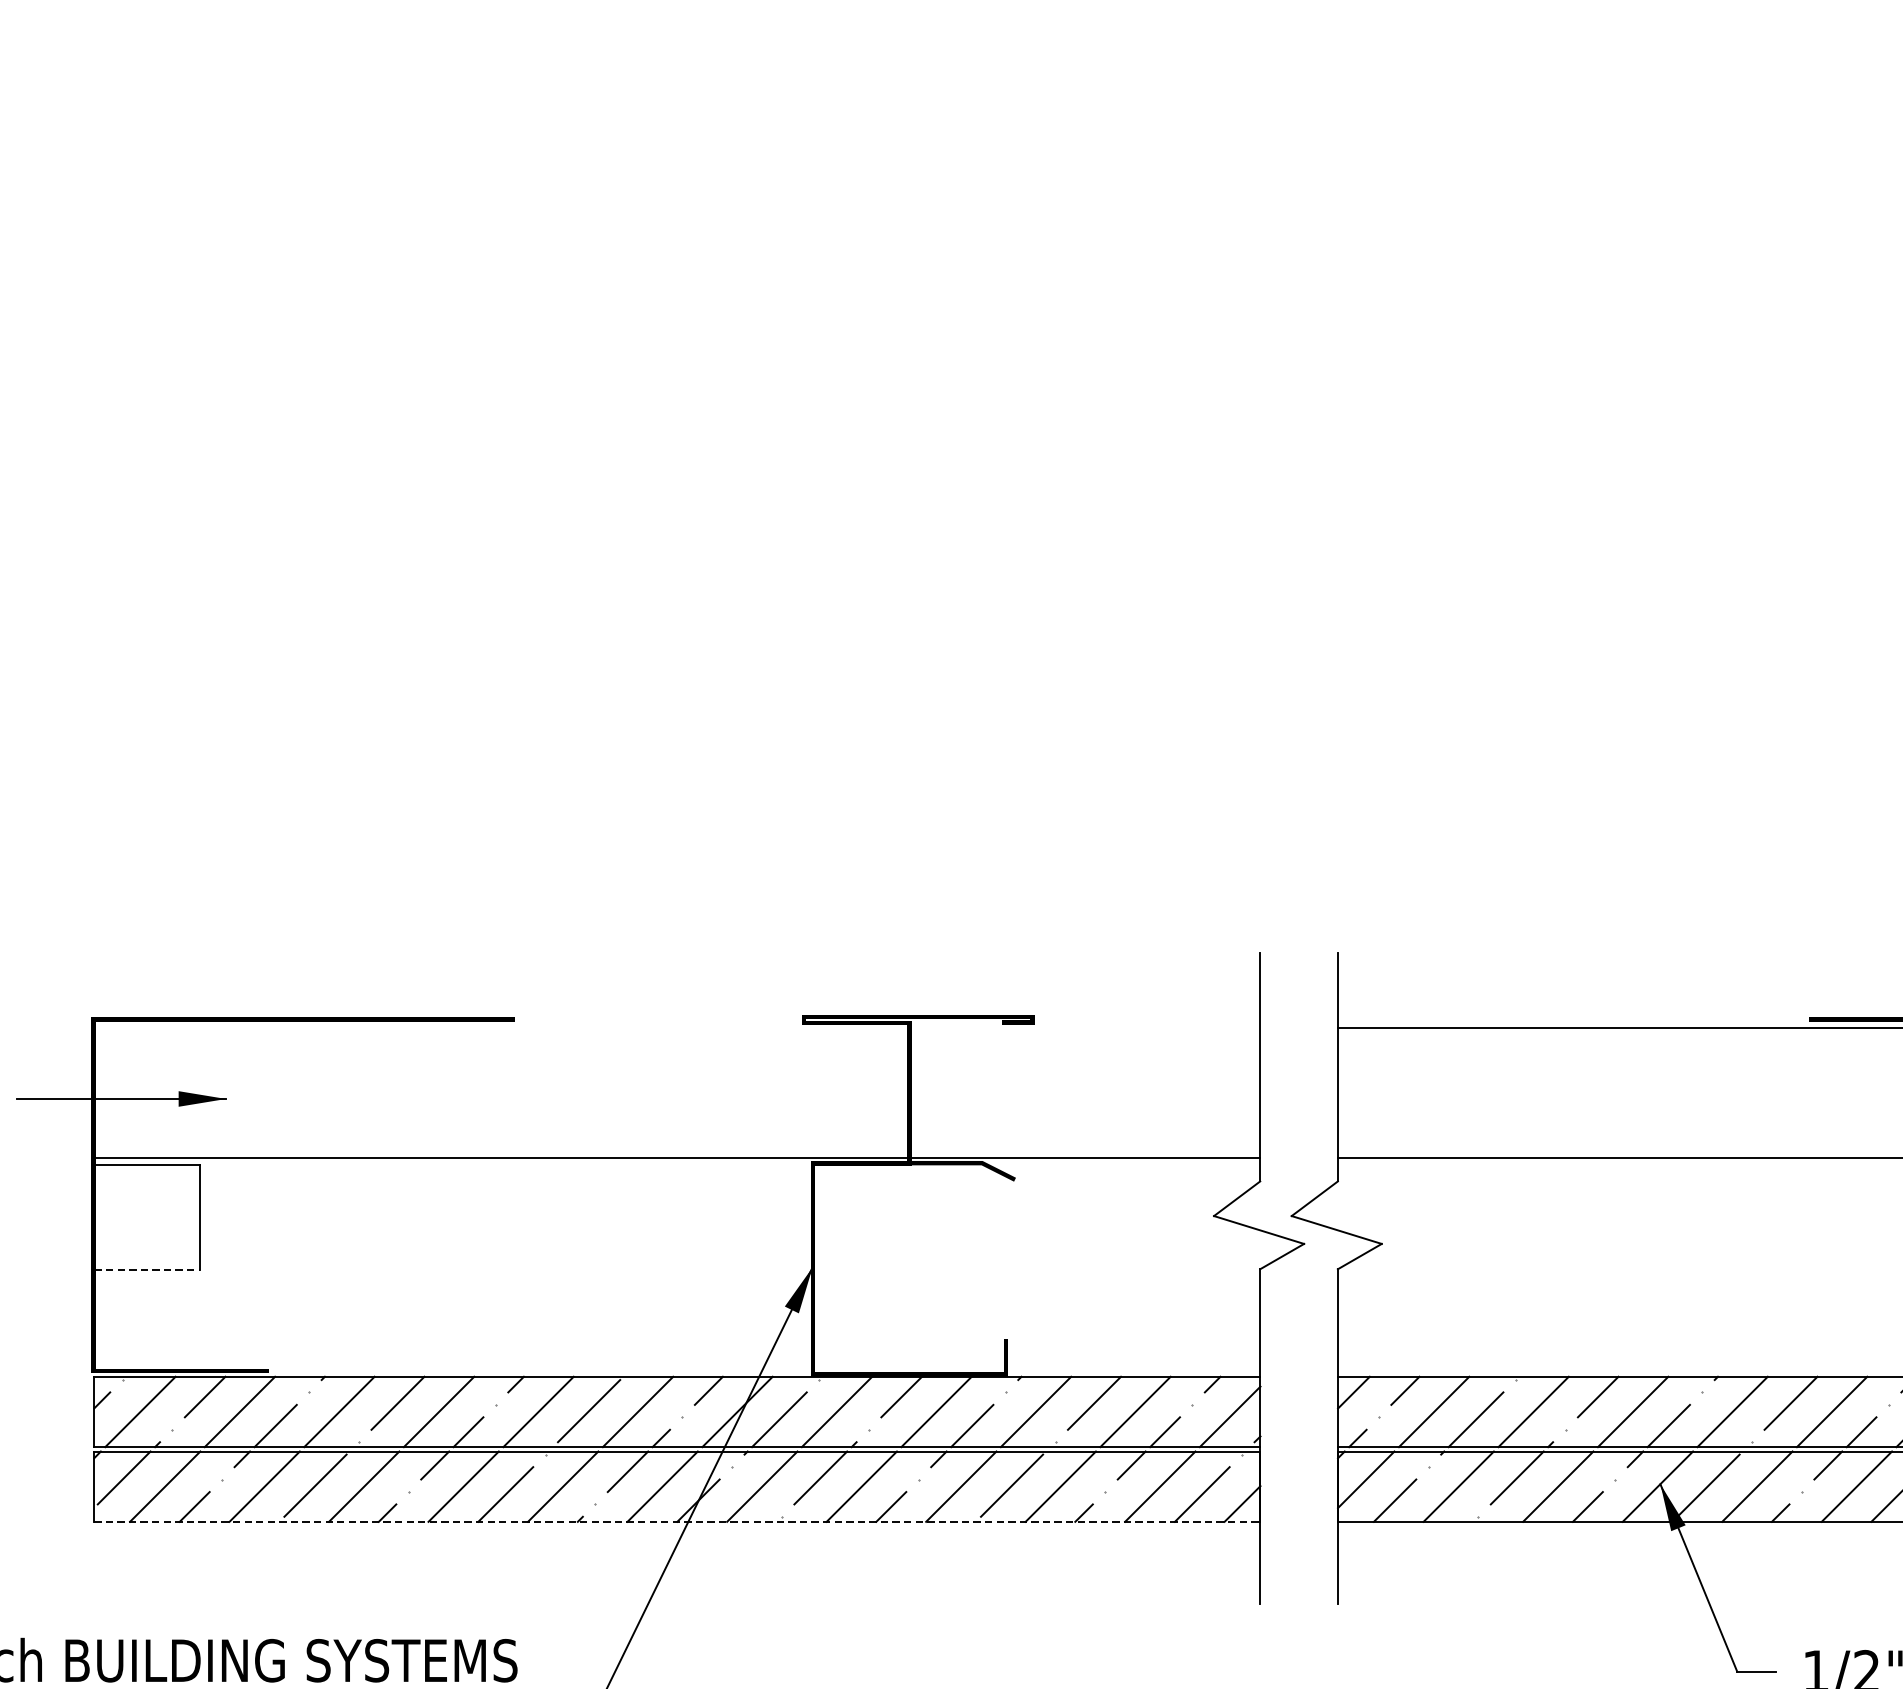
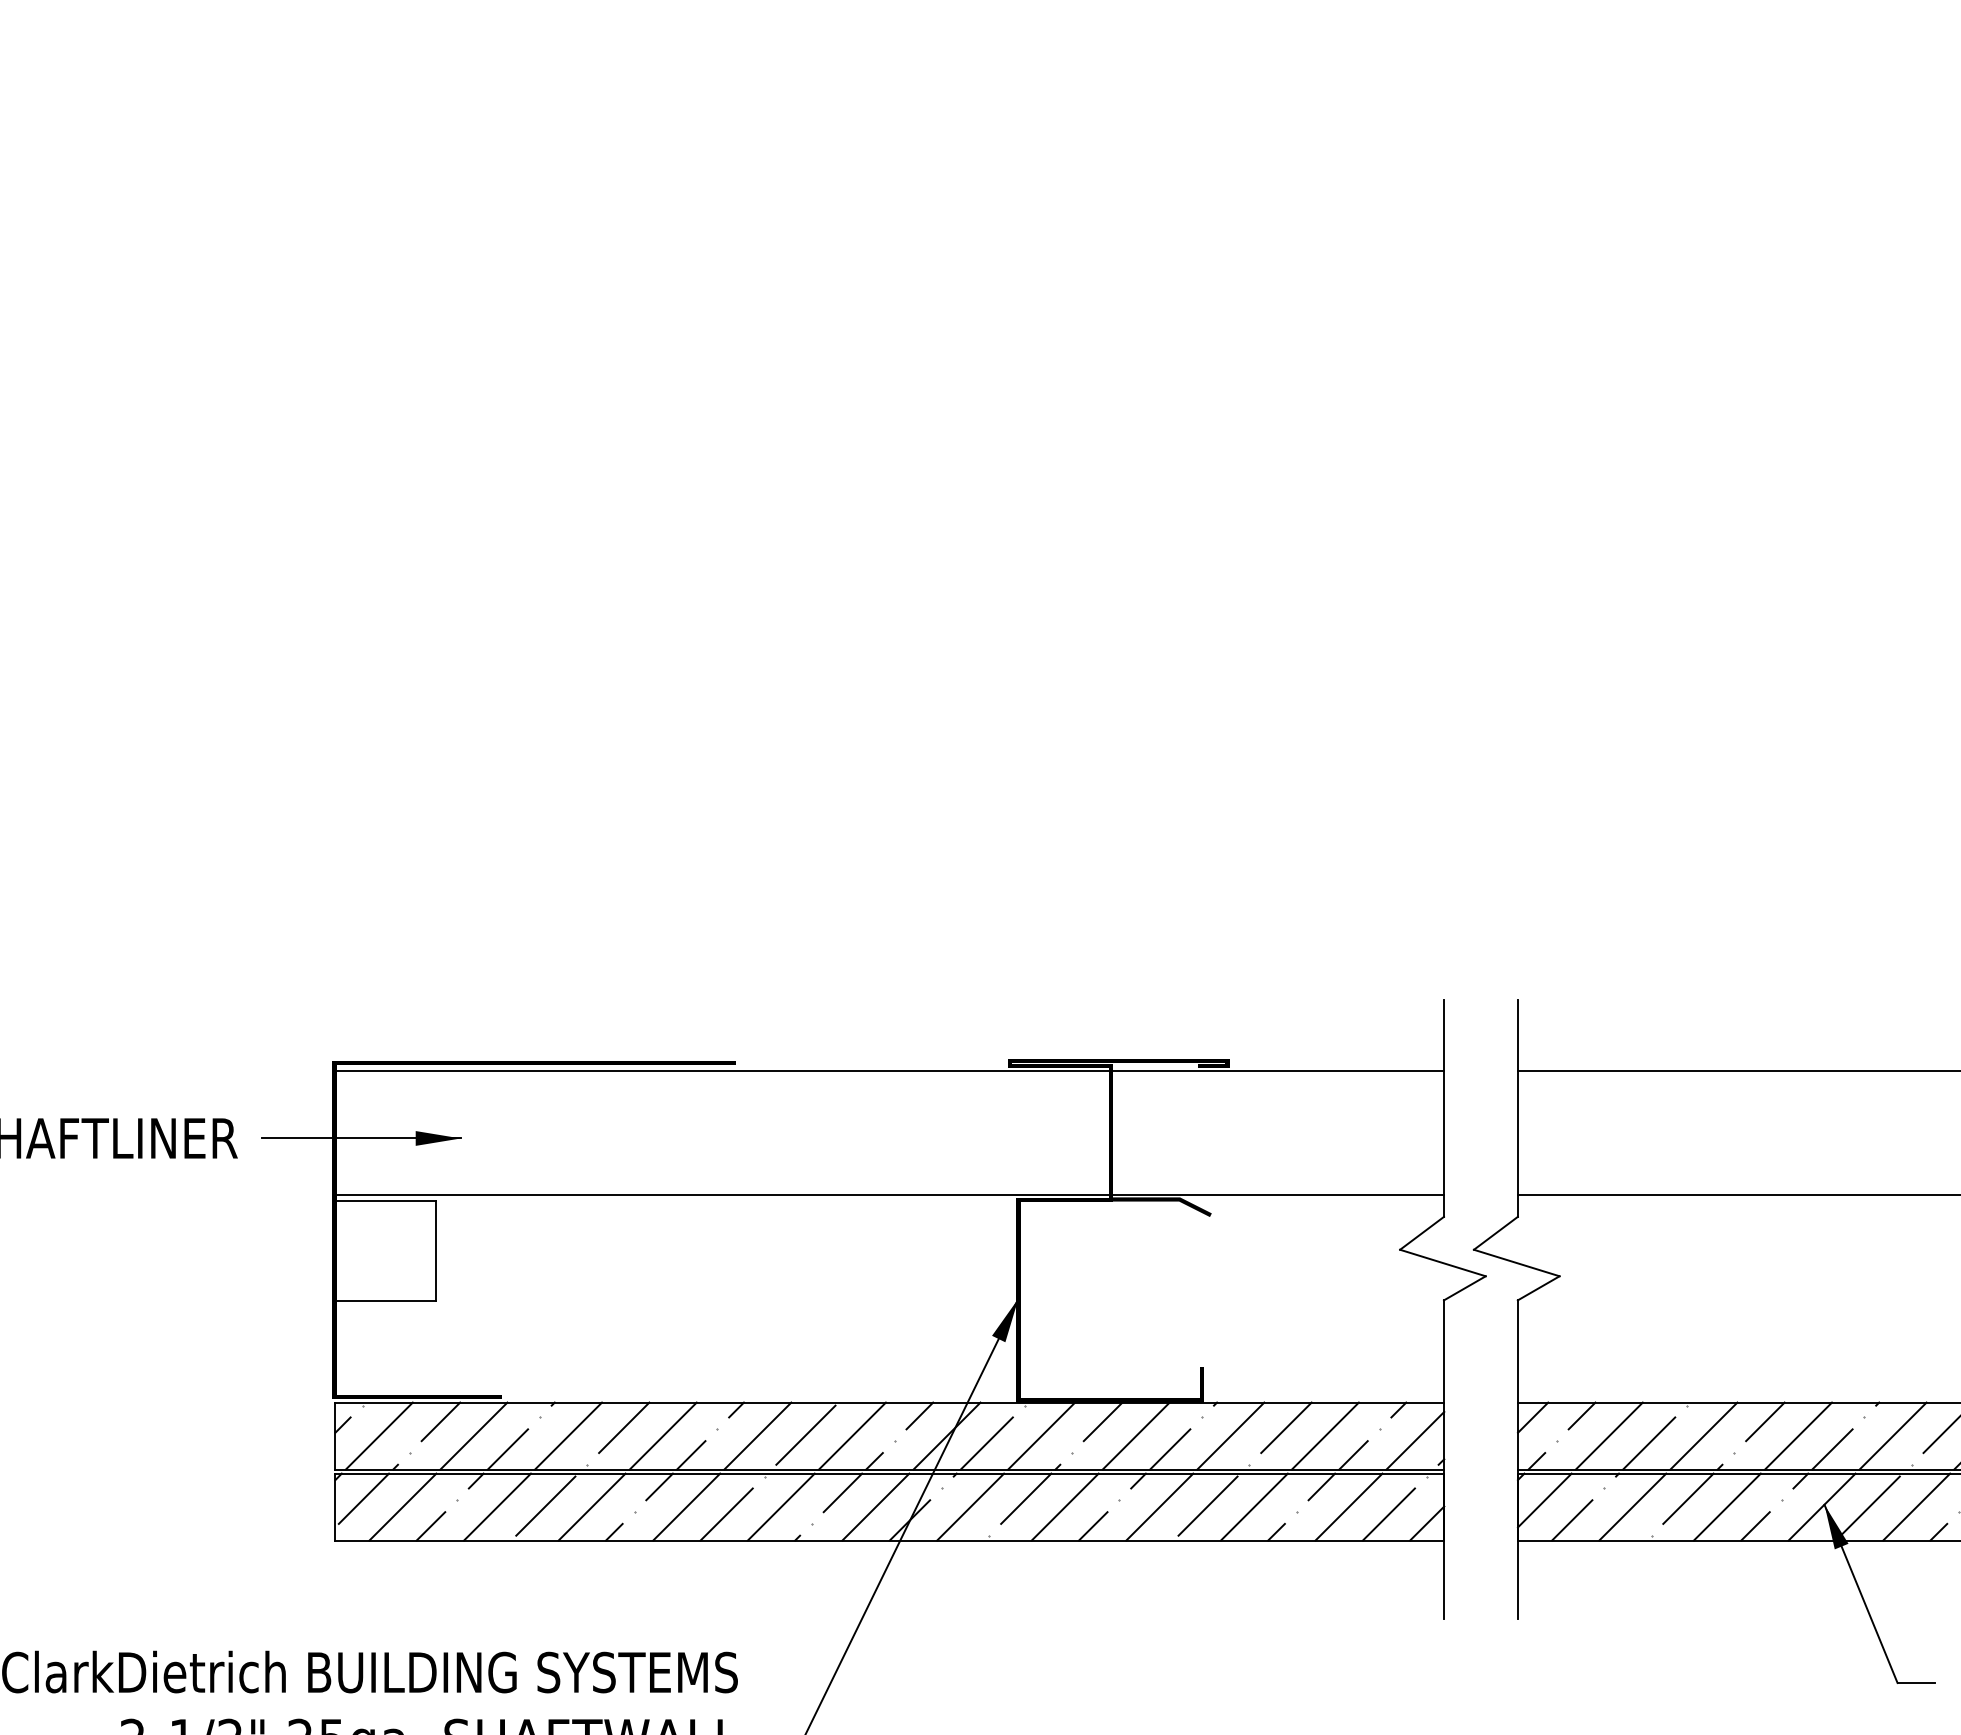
line: (676, 1027) -> (889, 1070), added
line: (147, 1270) -> (386, 1301), dashed -> solid
line: (678, 1521) -> (890, 1540), dashed -> solid

